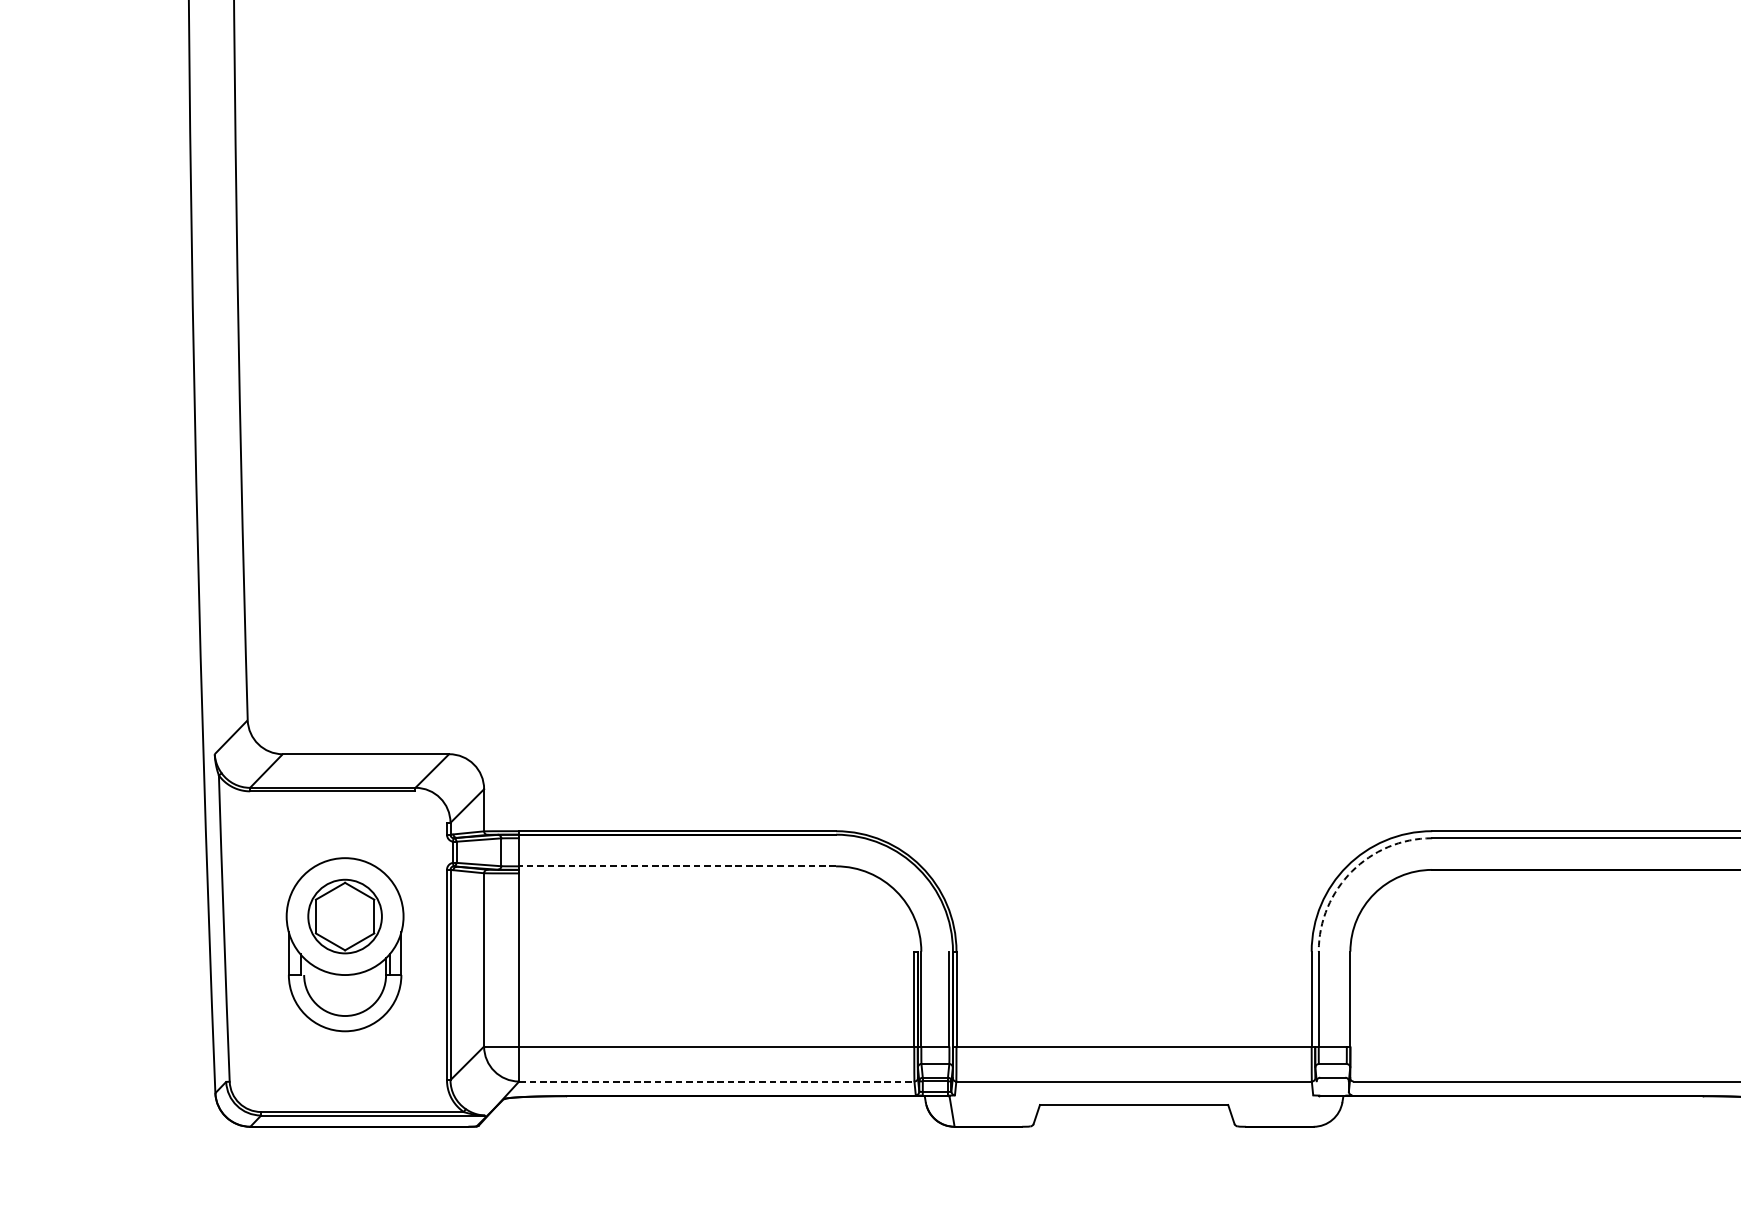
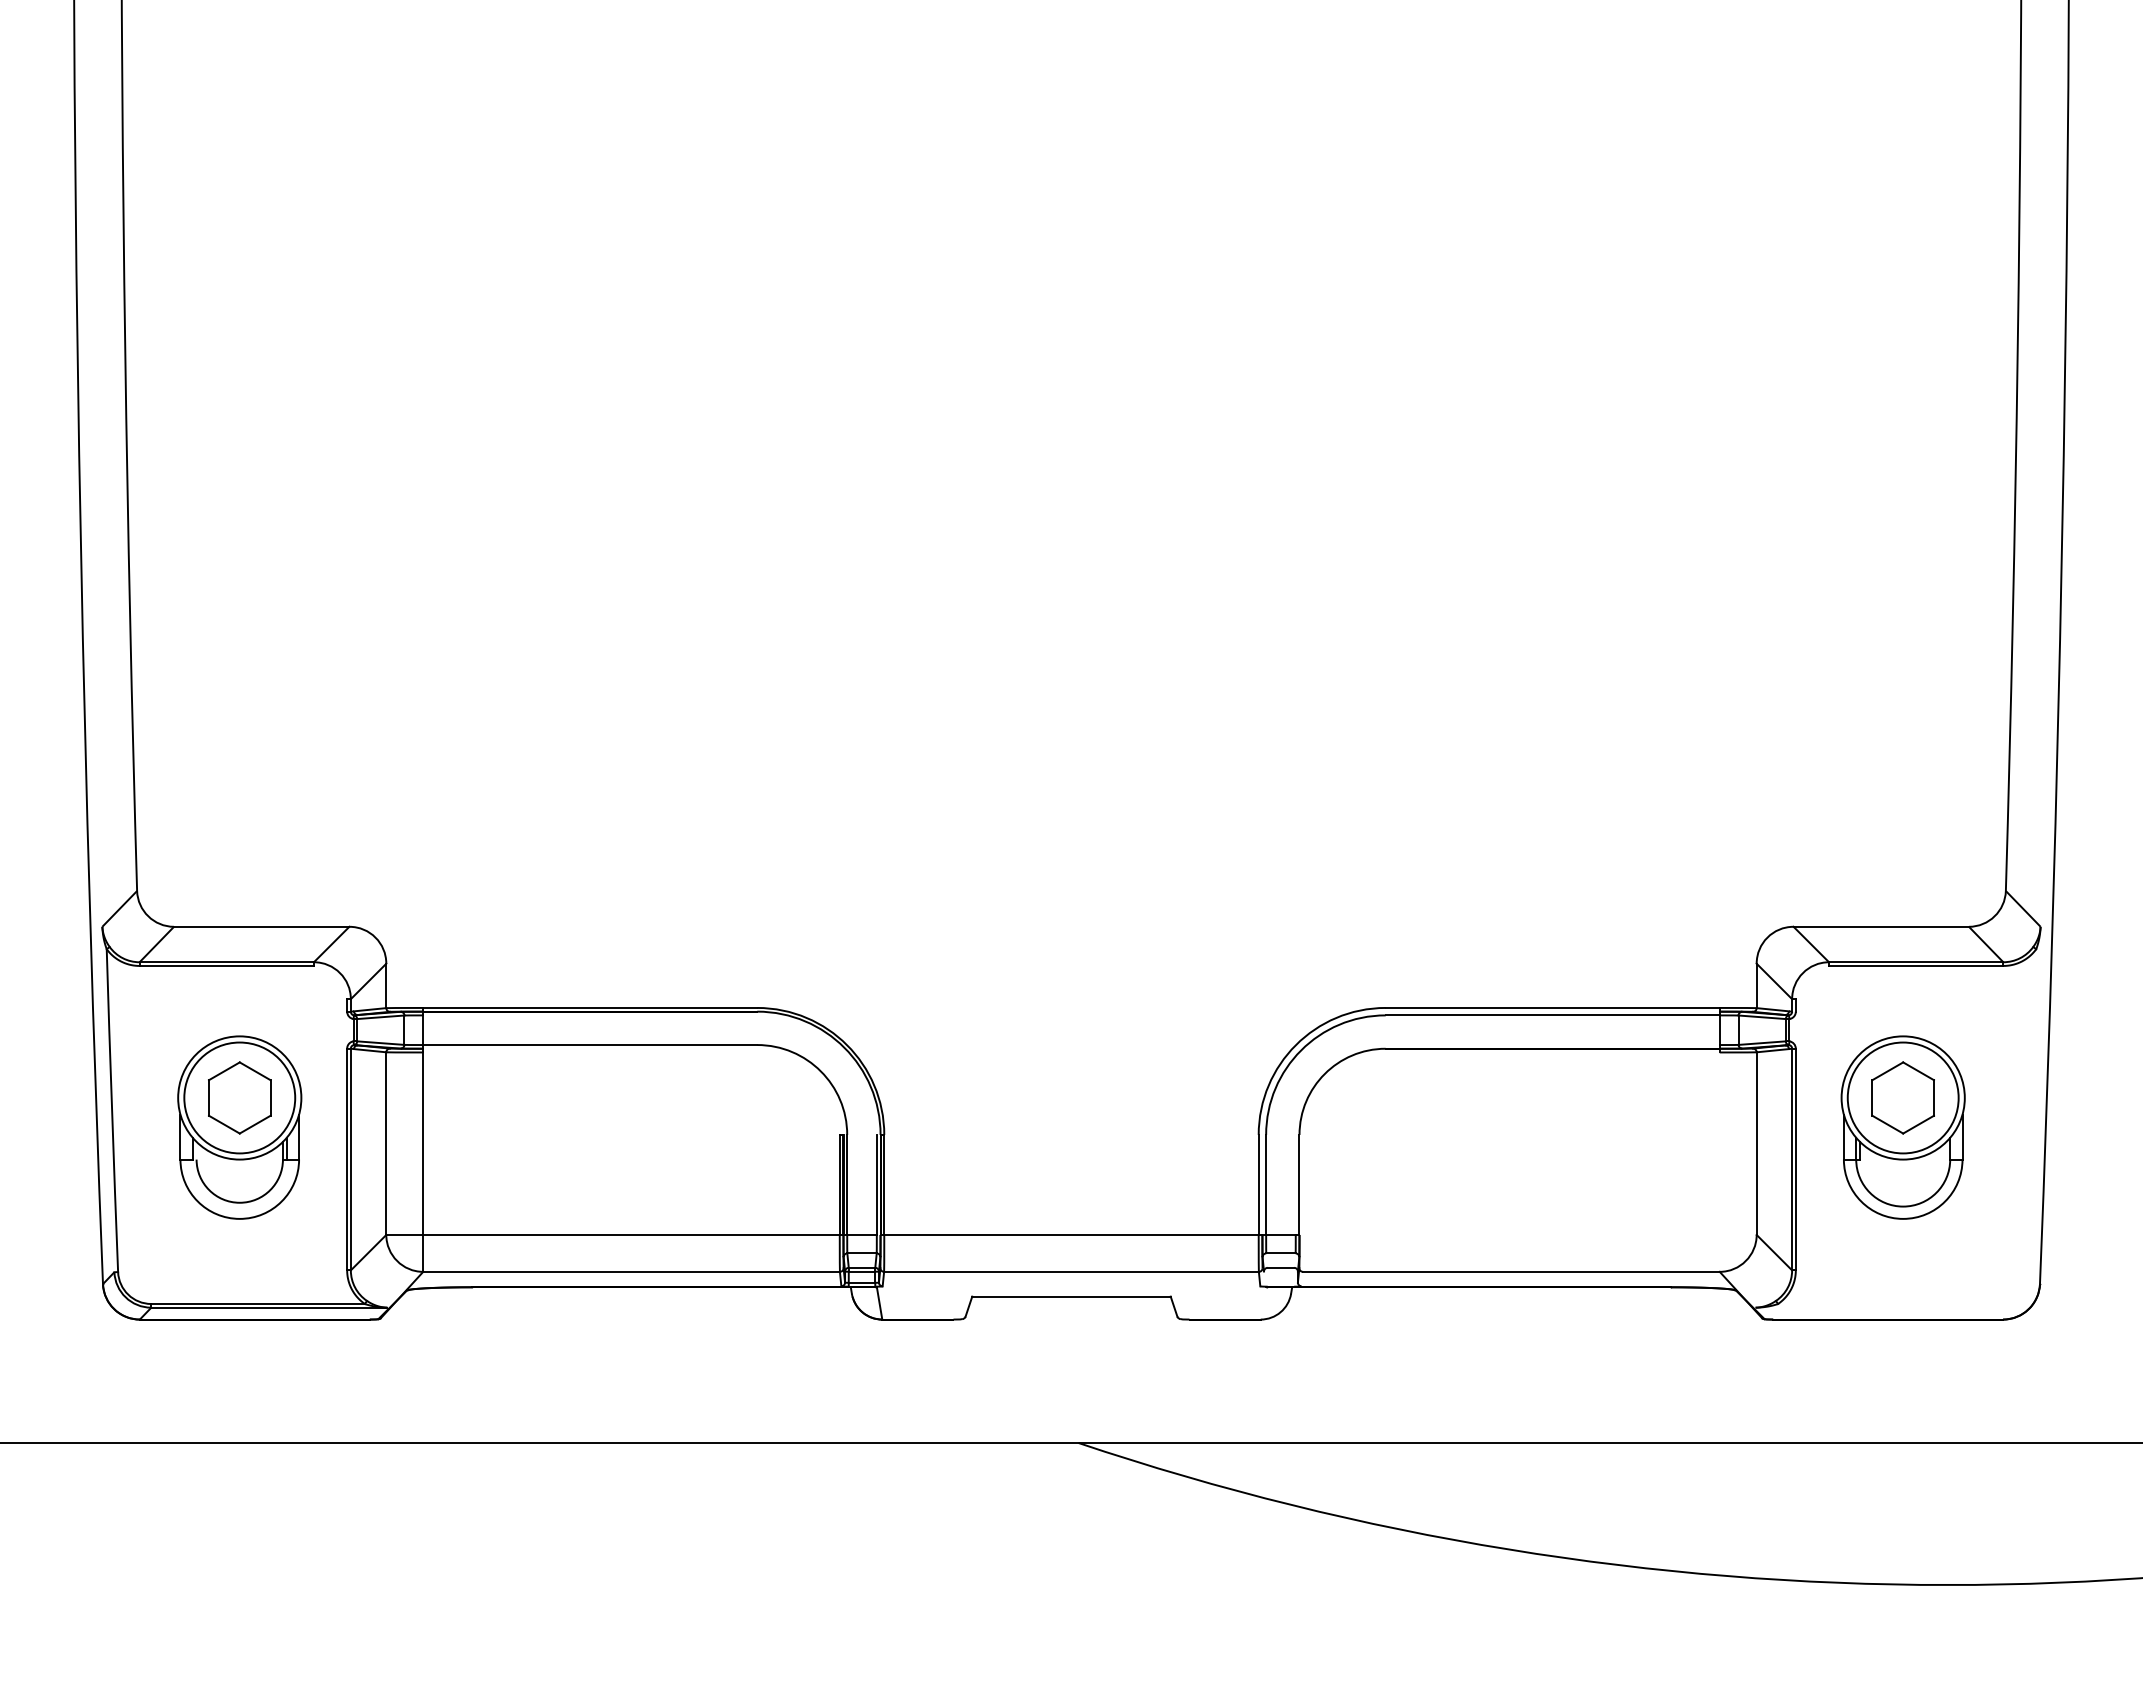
line: (676, 866) -> (589, 1045), dashed -> solid
arc: (1352, 871) -> (1301, 1050), dashed -> solid
circle: (344, 916) -> (239, 1097), size x1.43
line: (717, 1081) -> (632, 1271), dashed -> solid

